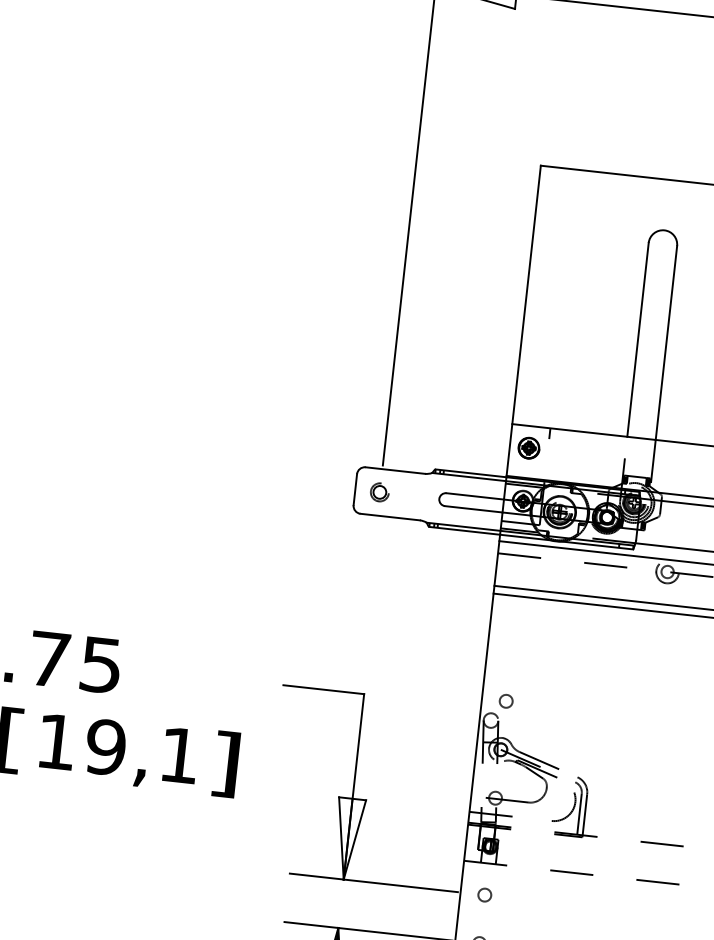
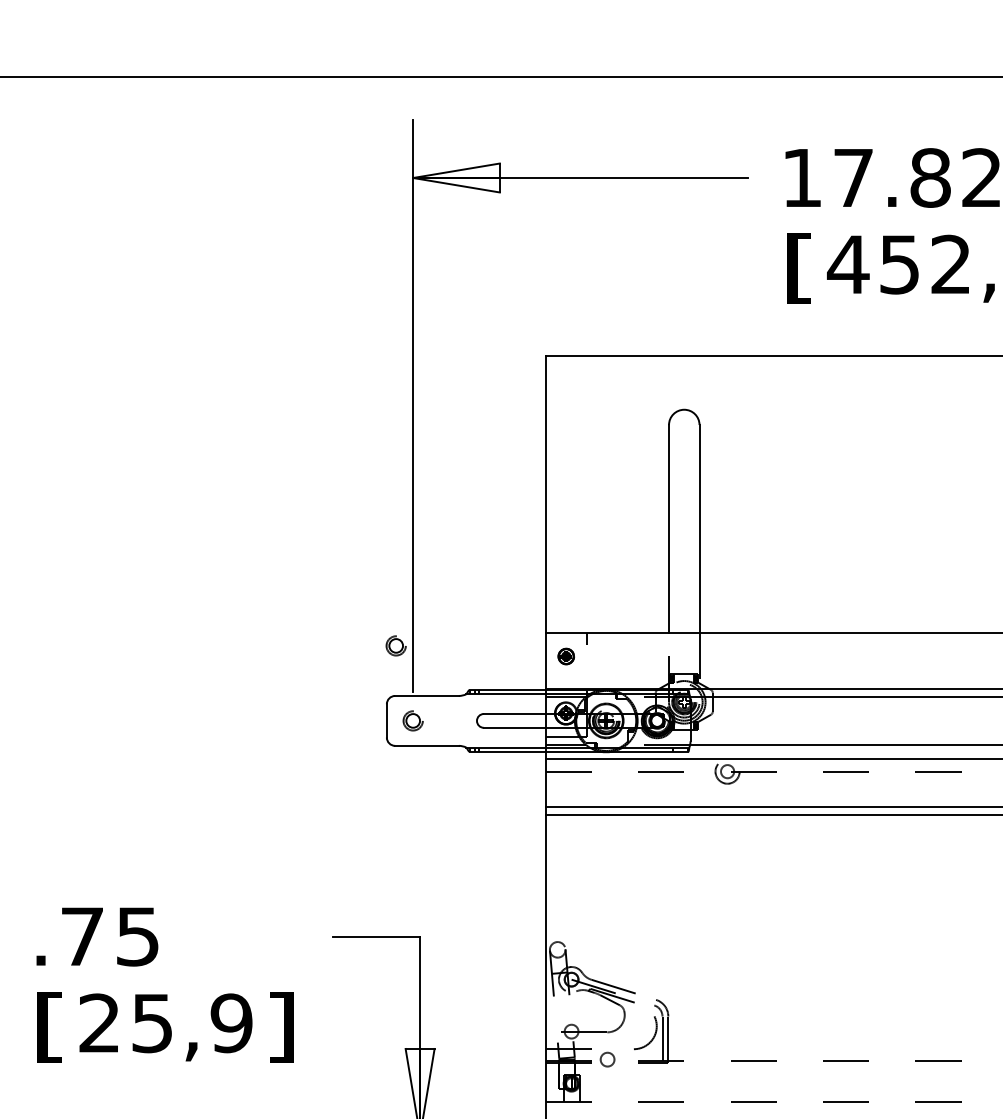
part: (371, 420) -> (395, 645), added
part: (529, 448) -> (566, 656), size x0.7
circle: (506, 701) -> (607, 1059), moved
text: (117, 748) -> (165, 1023), 19,1 -> 25,9

